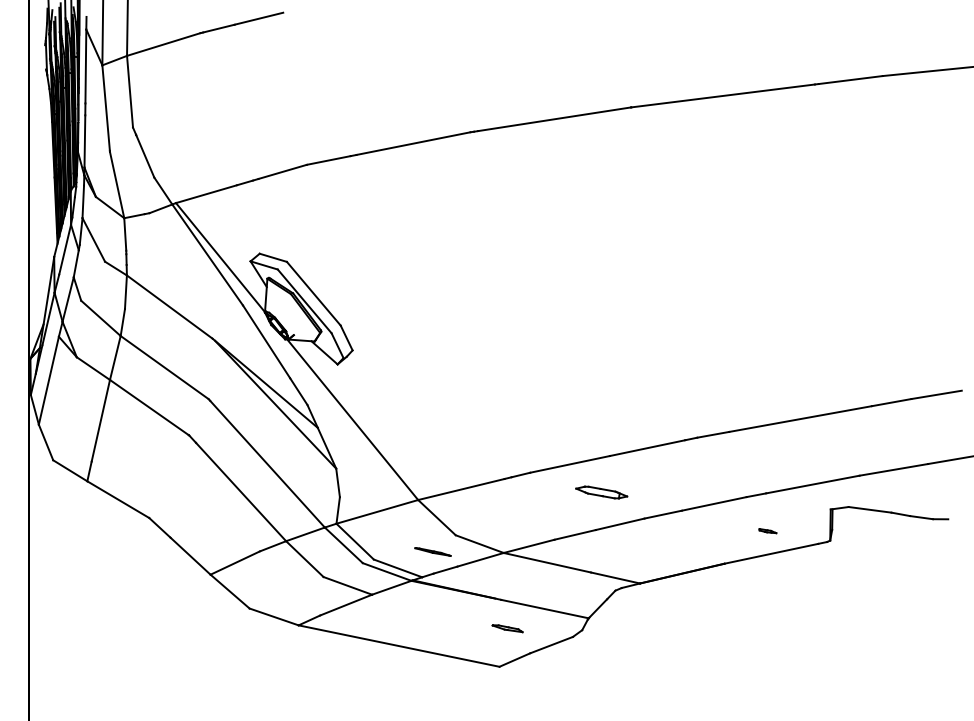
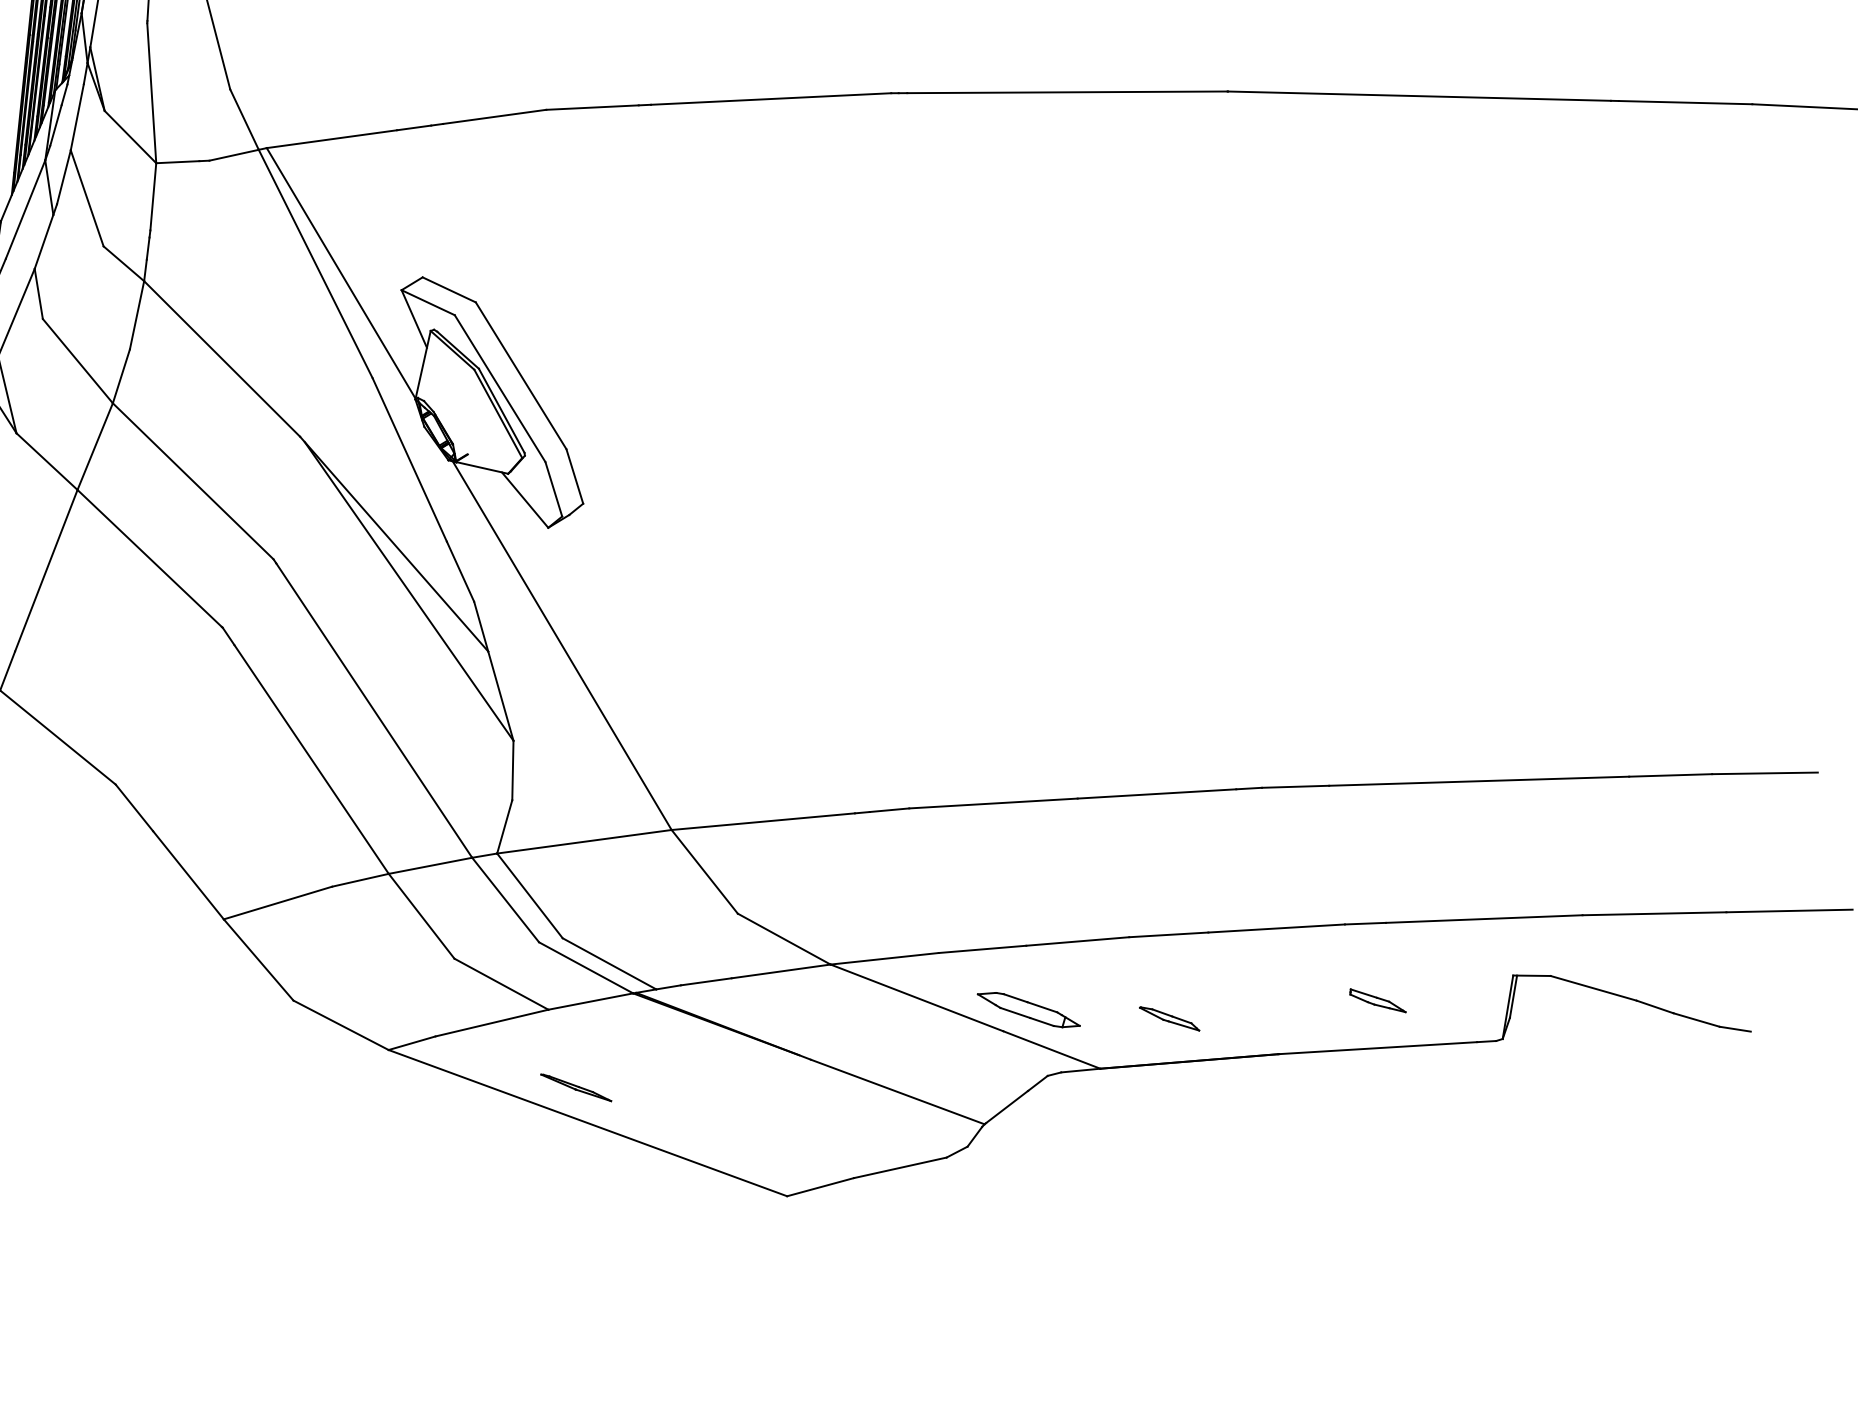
part: (601, 492) -> (1028, 1009), moved
part: (767, 530) -> (1377, 999), size x1.67
line: (432, 551) -> (575, 1086), moved
part: (507, 628) -> (1169, 1018), moved

